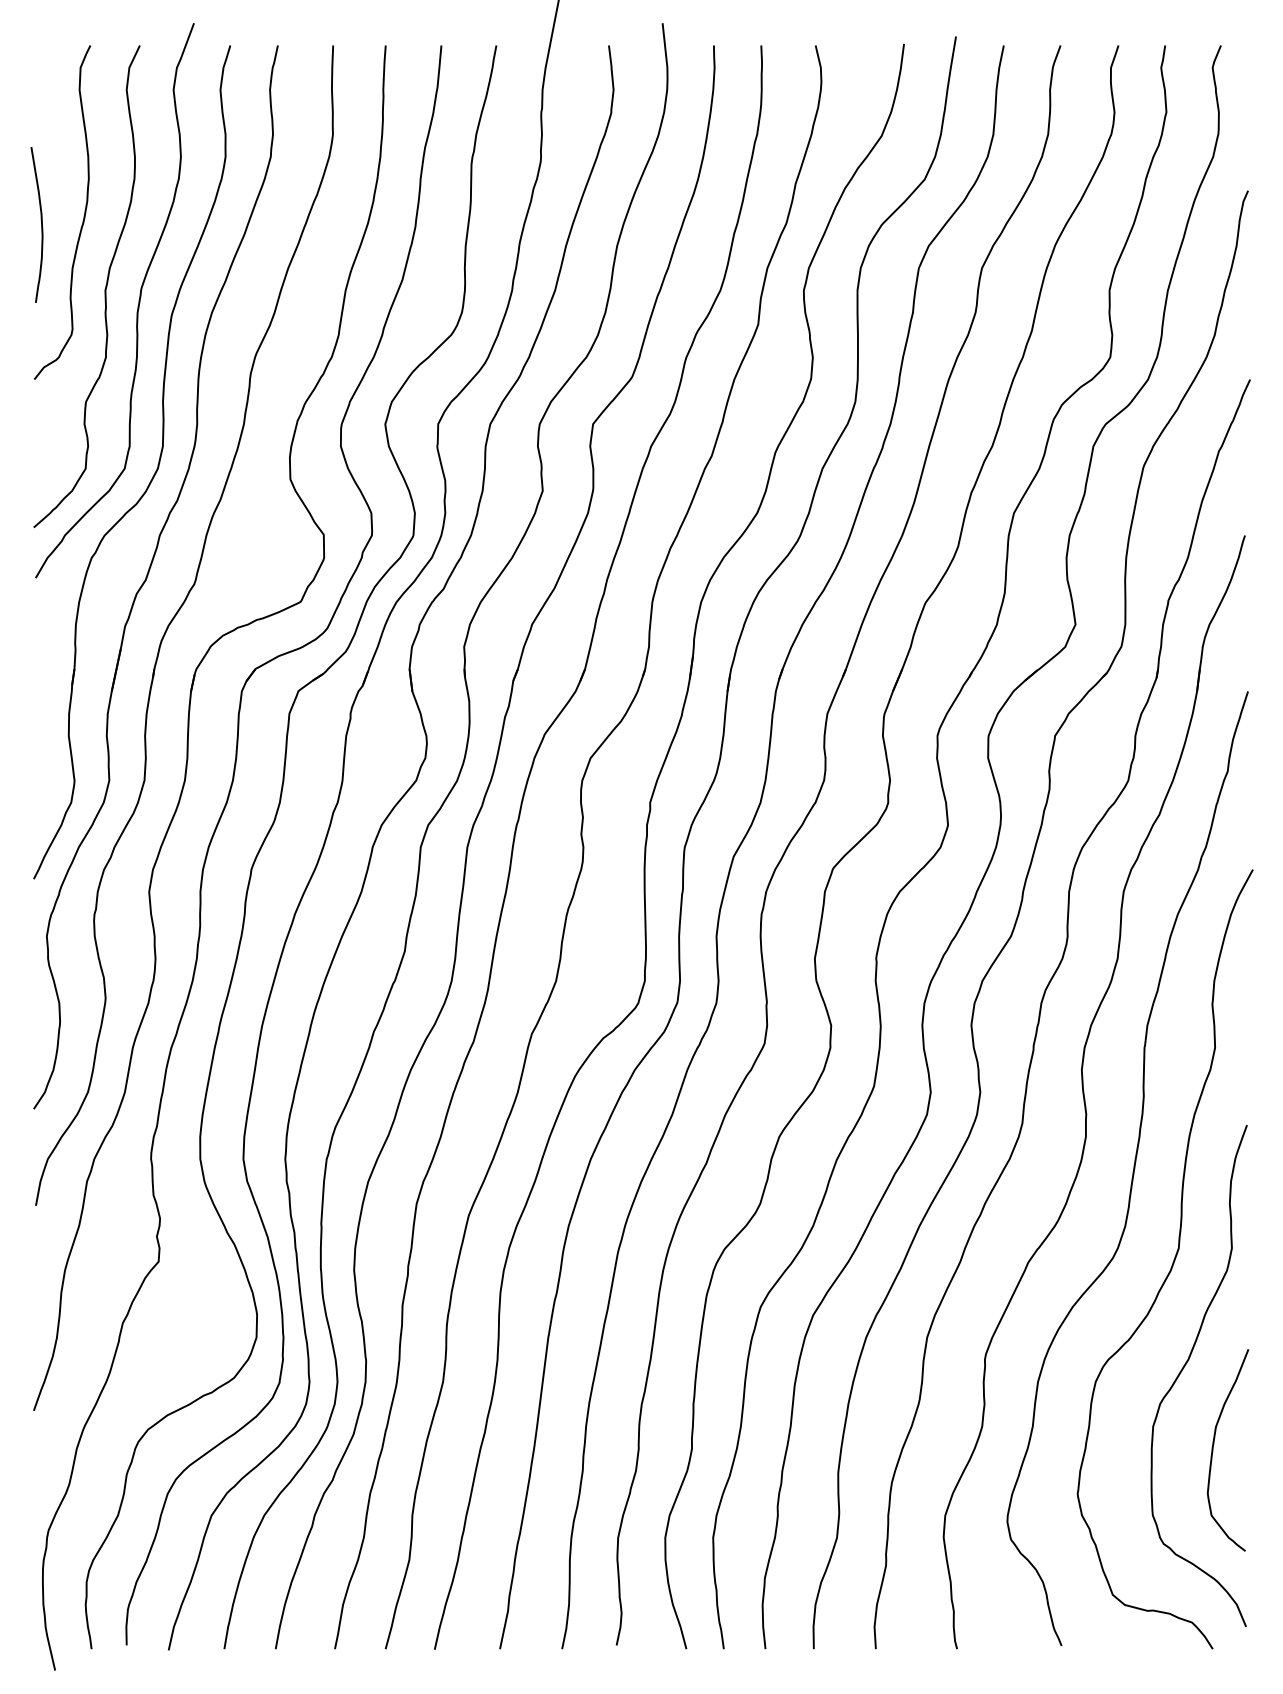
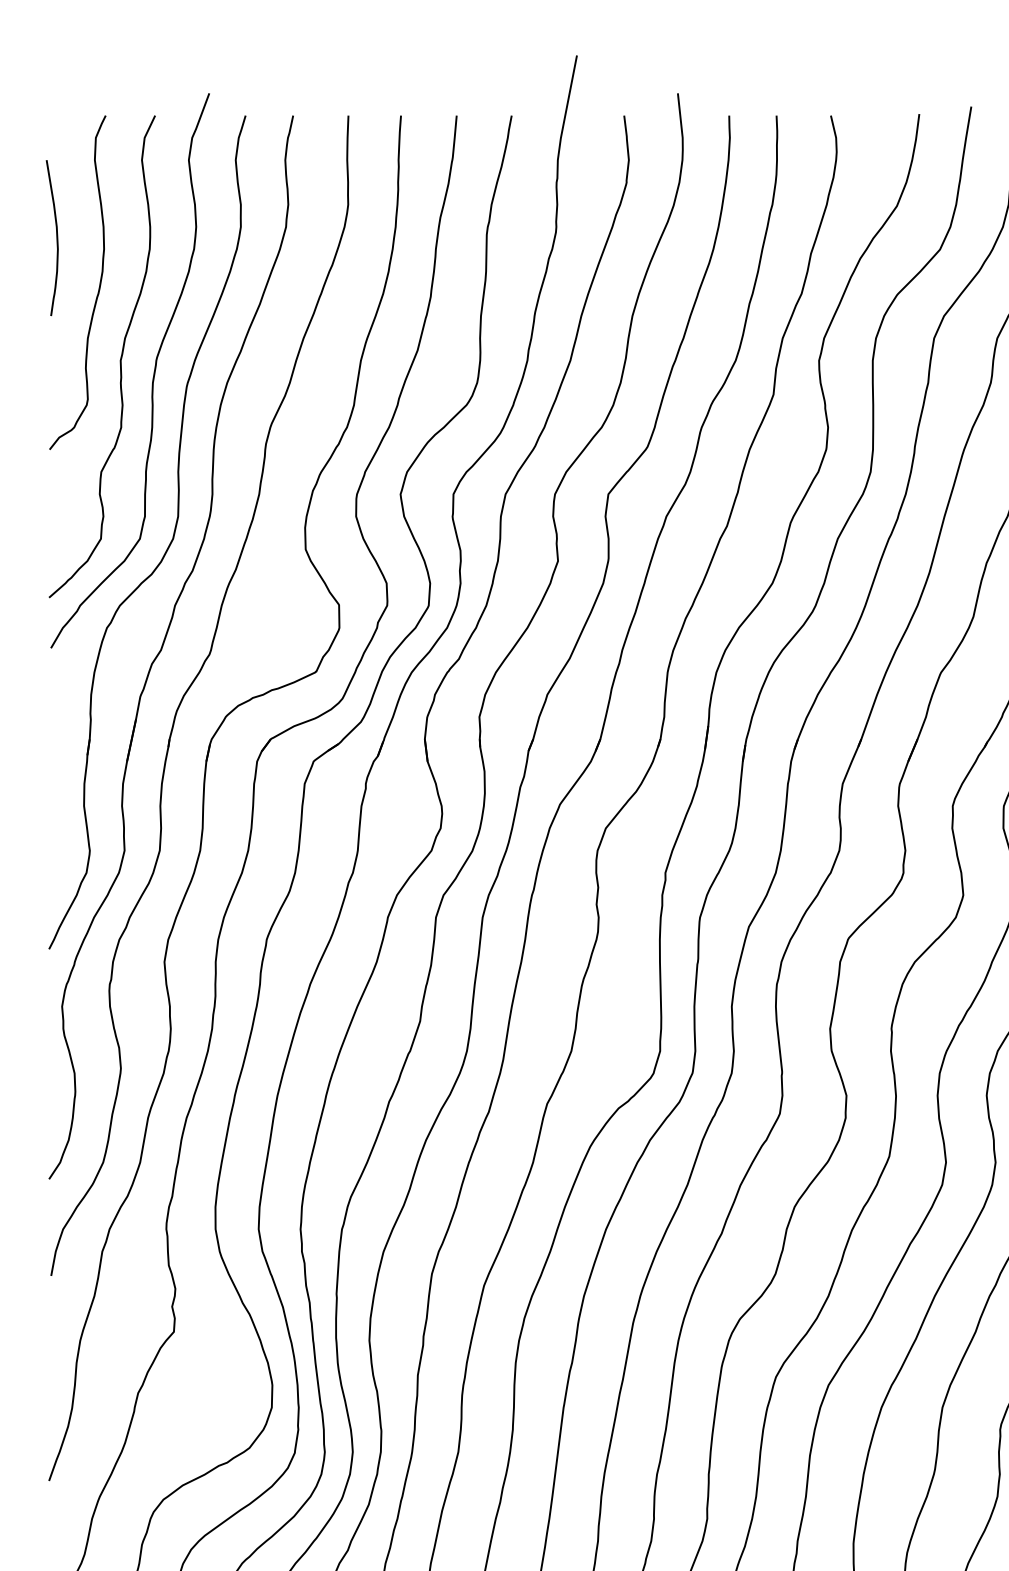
curve: (41, 224) -> (56, 237), moved

